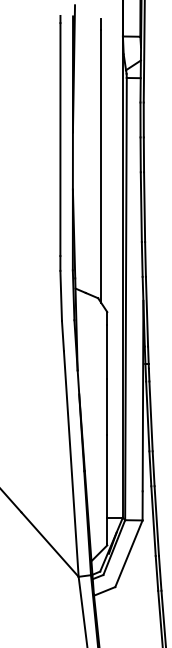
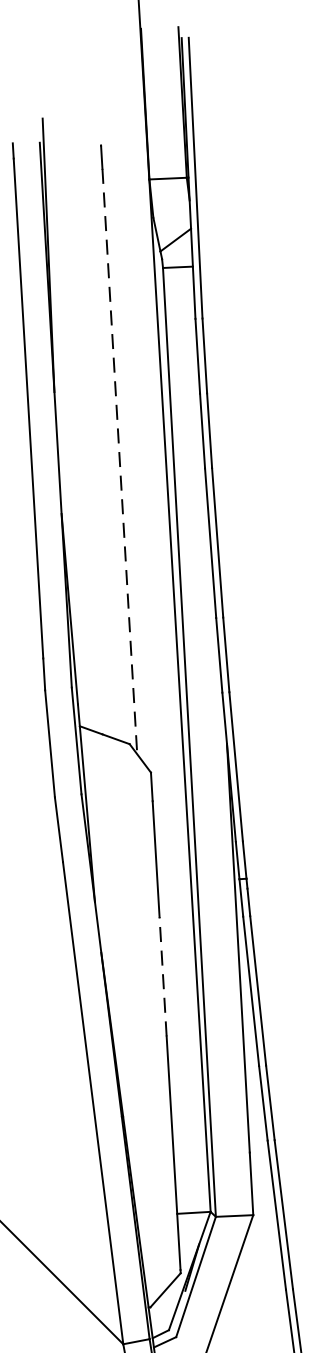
line: (101, 167) -> (120, 463), solid -> dashed
line: (107, 407) -> (163, 977), solid -> dashed

